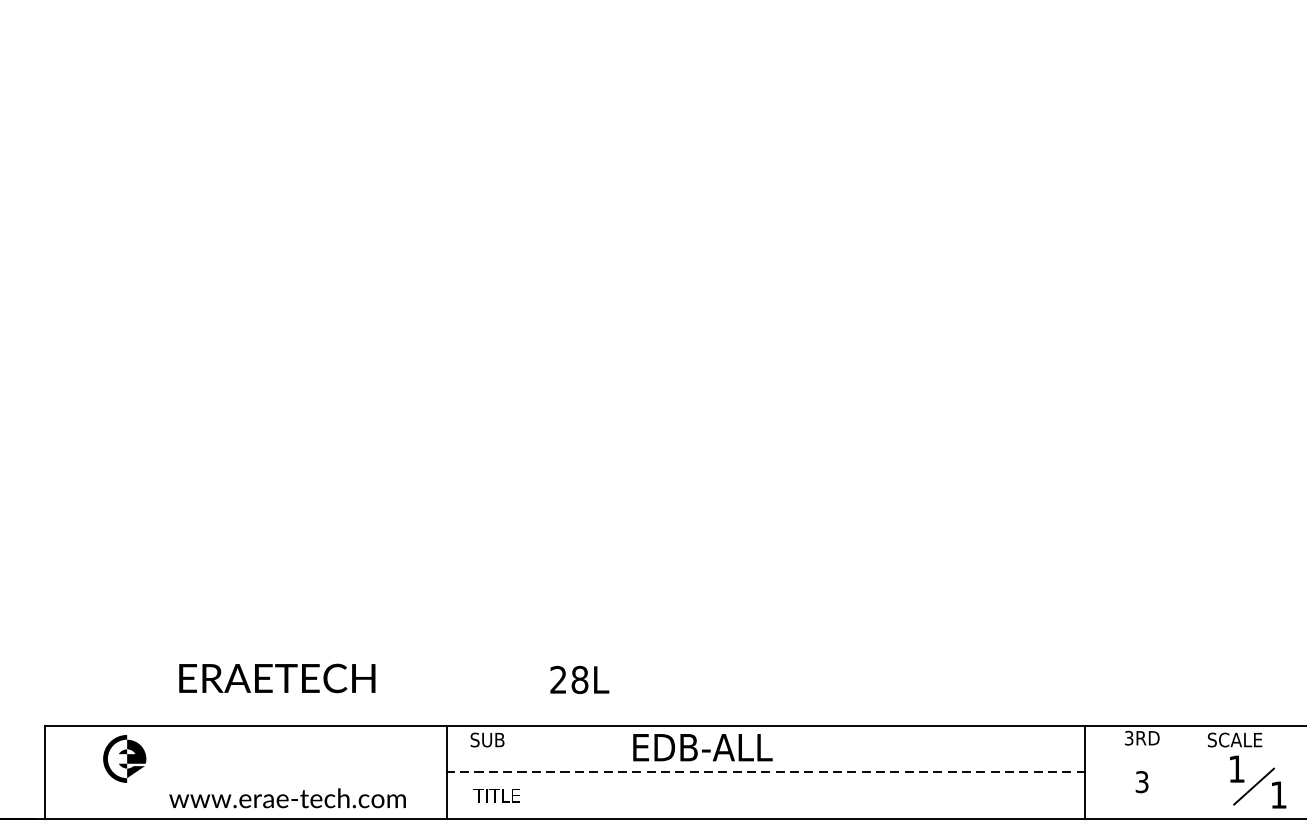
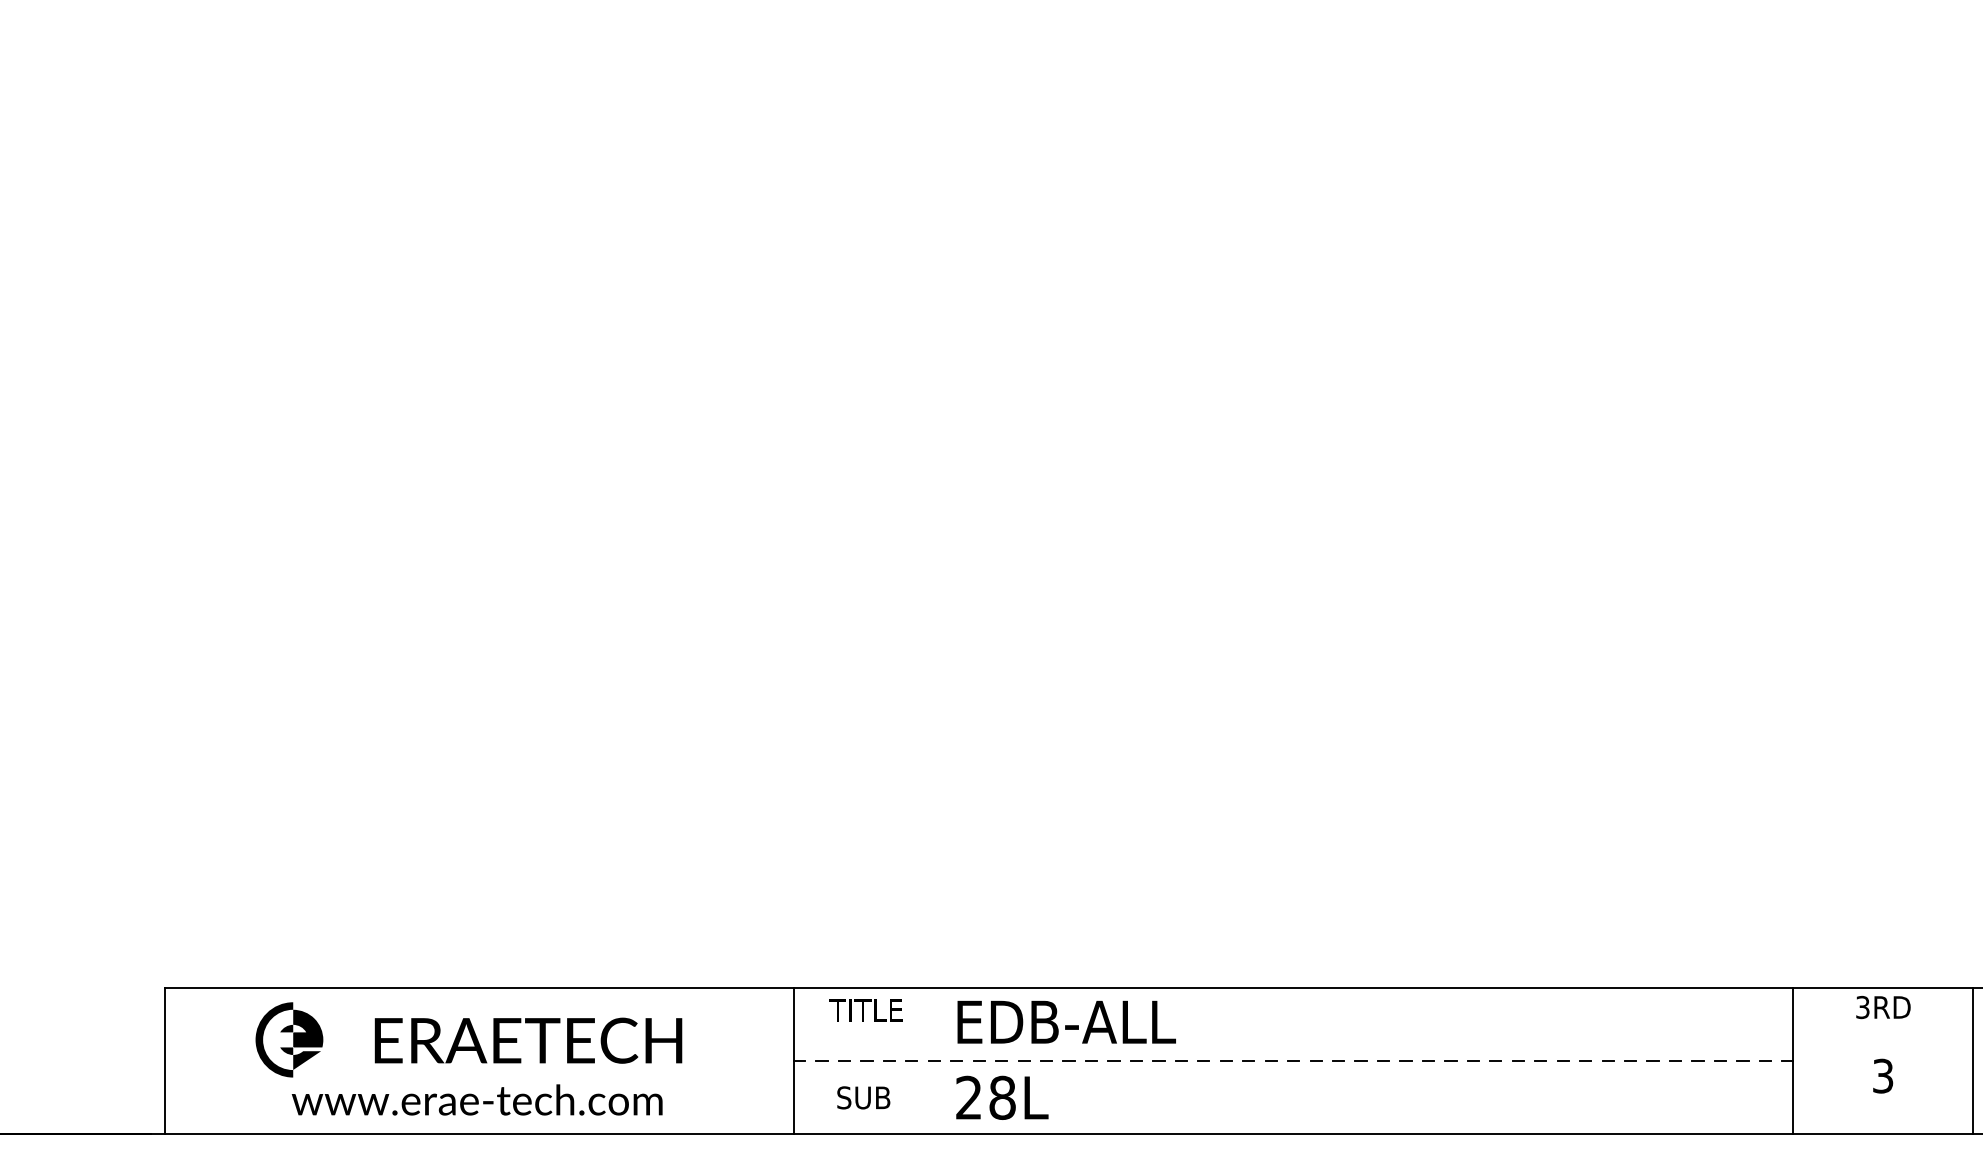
text: (277, 678) -> (528, 1040), moved
text: (579, 679) -> (1001, 1097), moved
text: (492, 739) -> (865, 1009), SUB -> TITLE
text: (702, 747) -> (1066, 1021), moved
line: (1199, 771) -> (1973, 1059), added
text: (496, 795) -> (871, 1097), TITLE -> SUB
text: (287, 798) -> (477, 1100), moved

